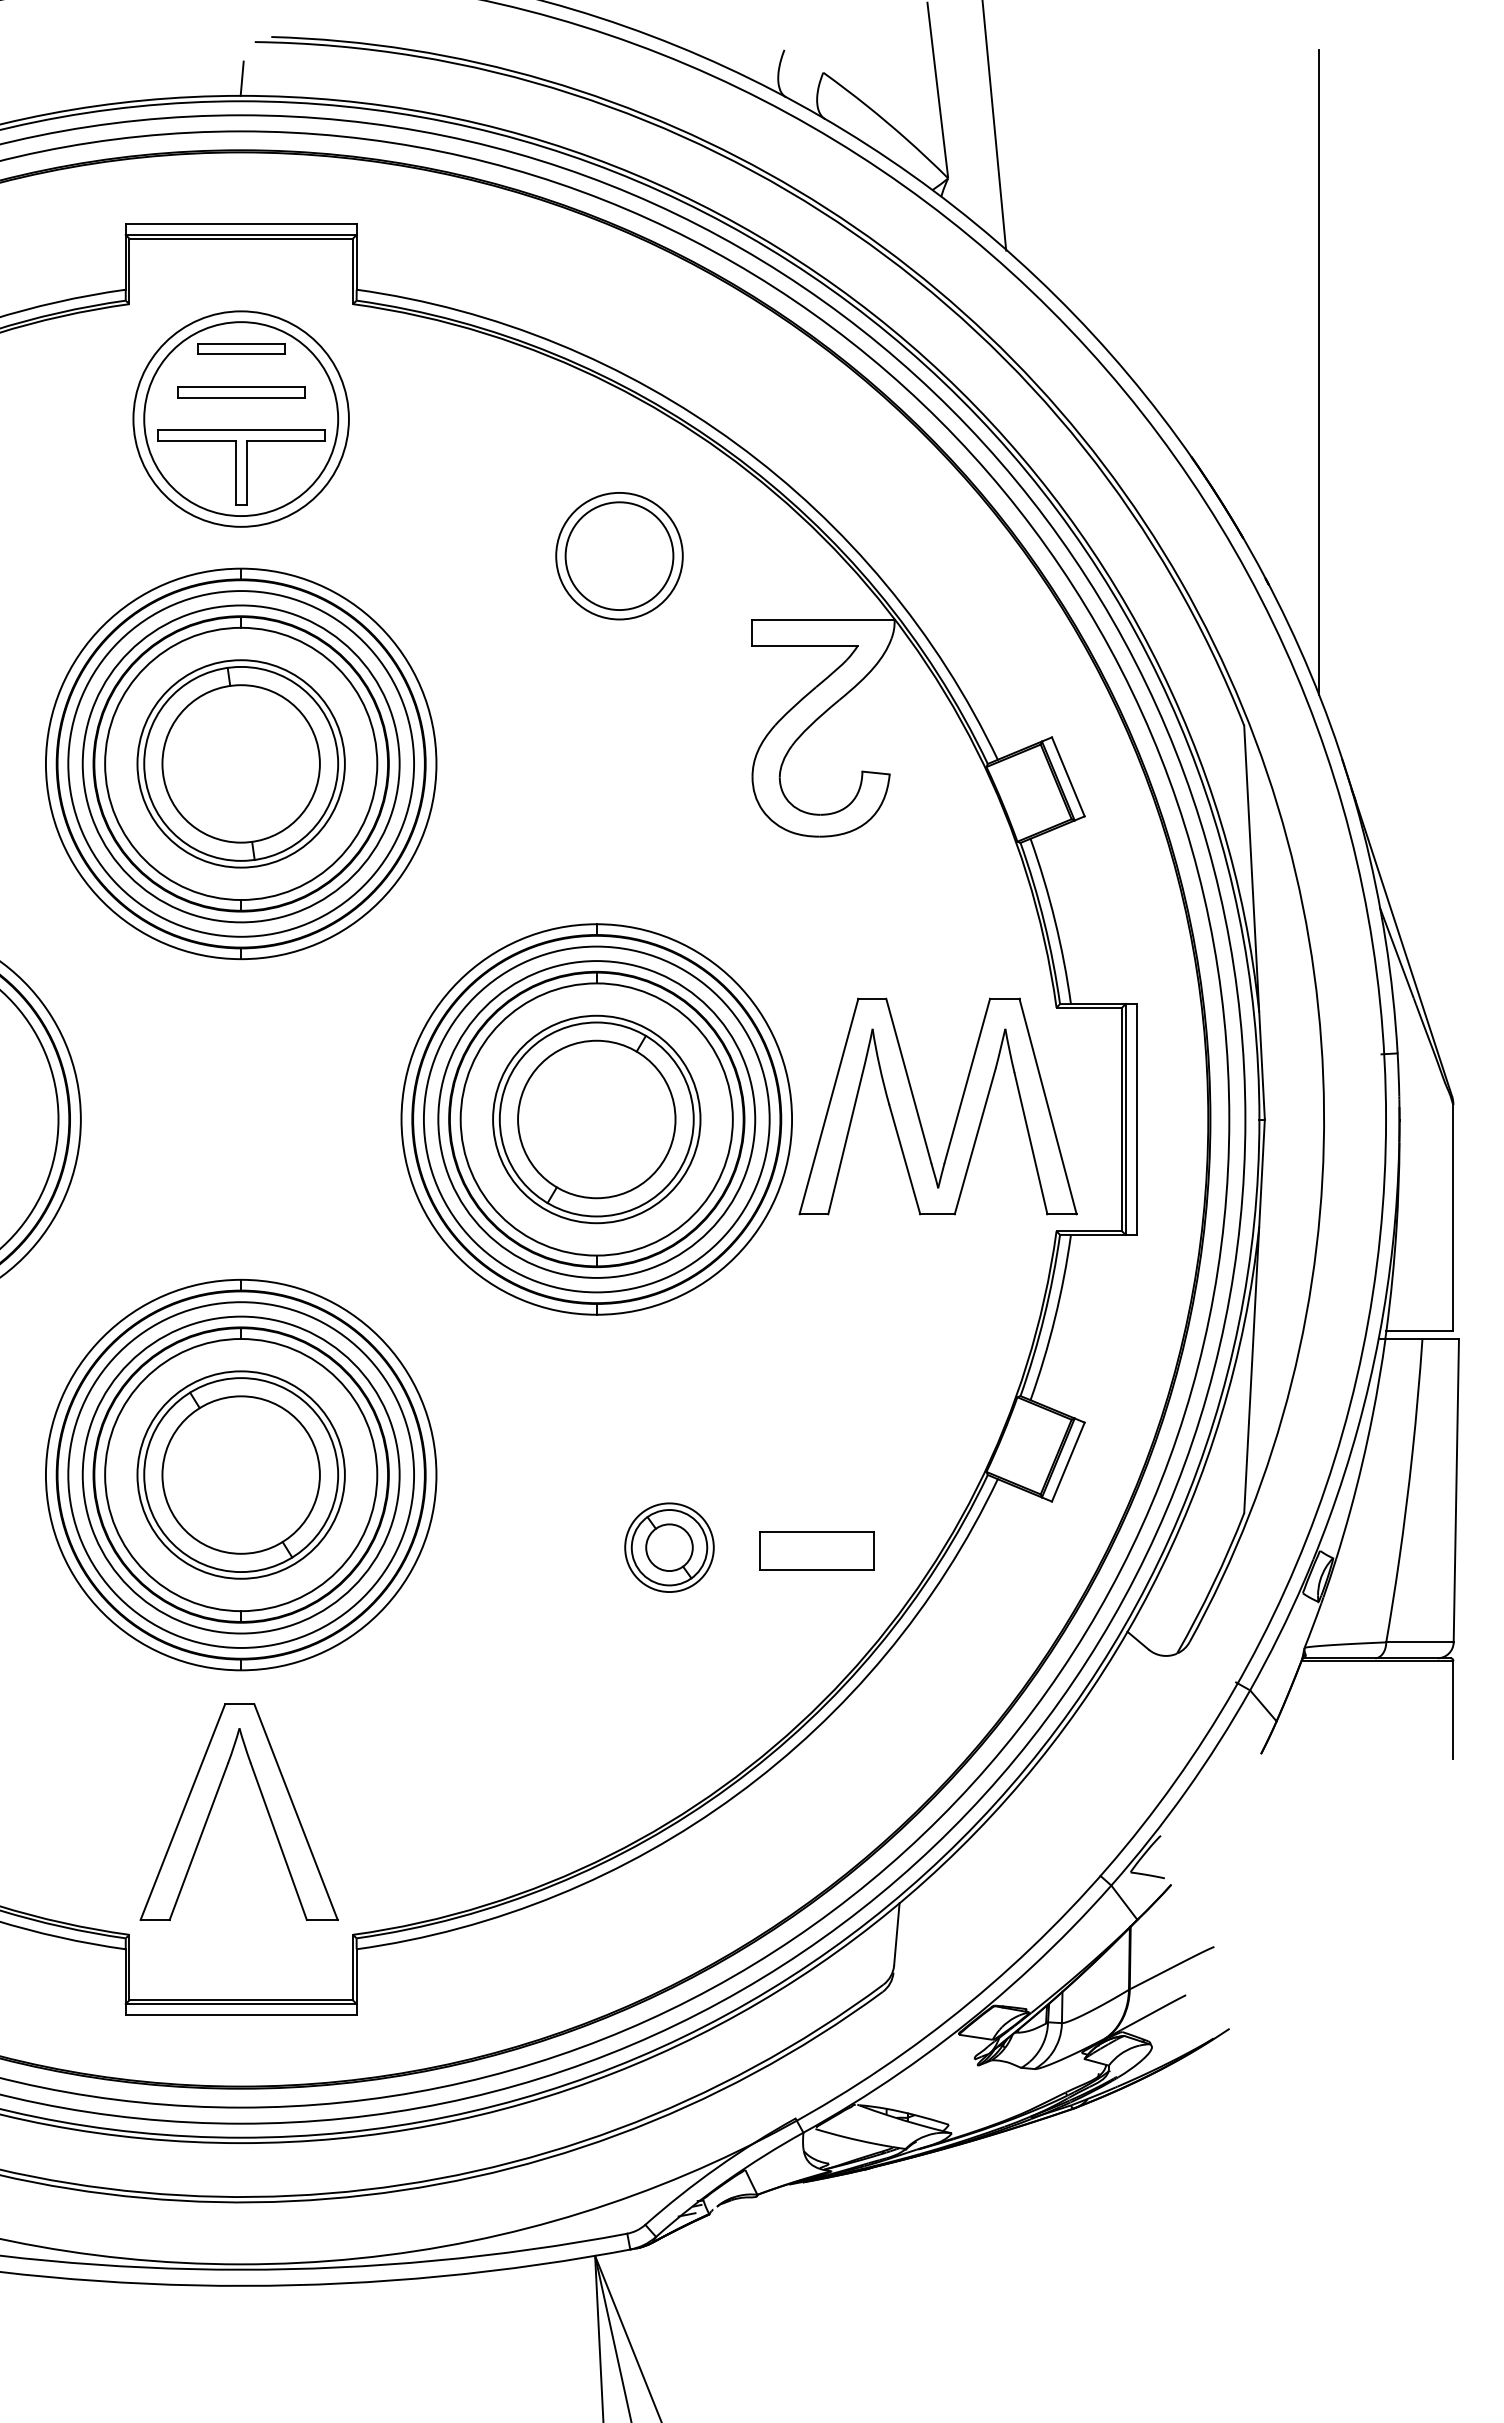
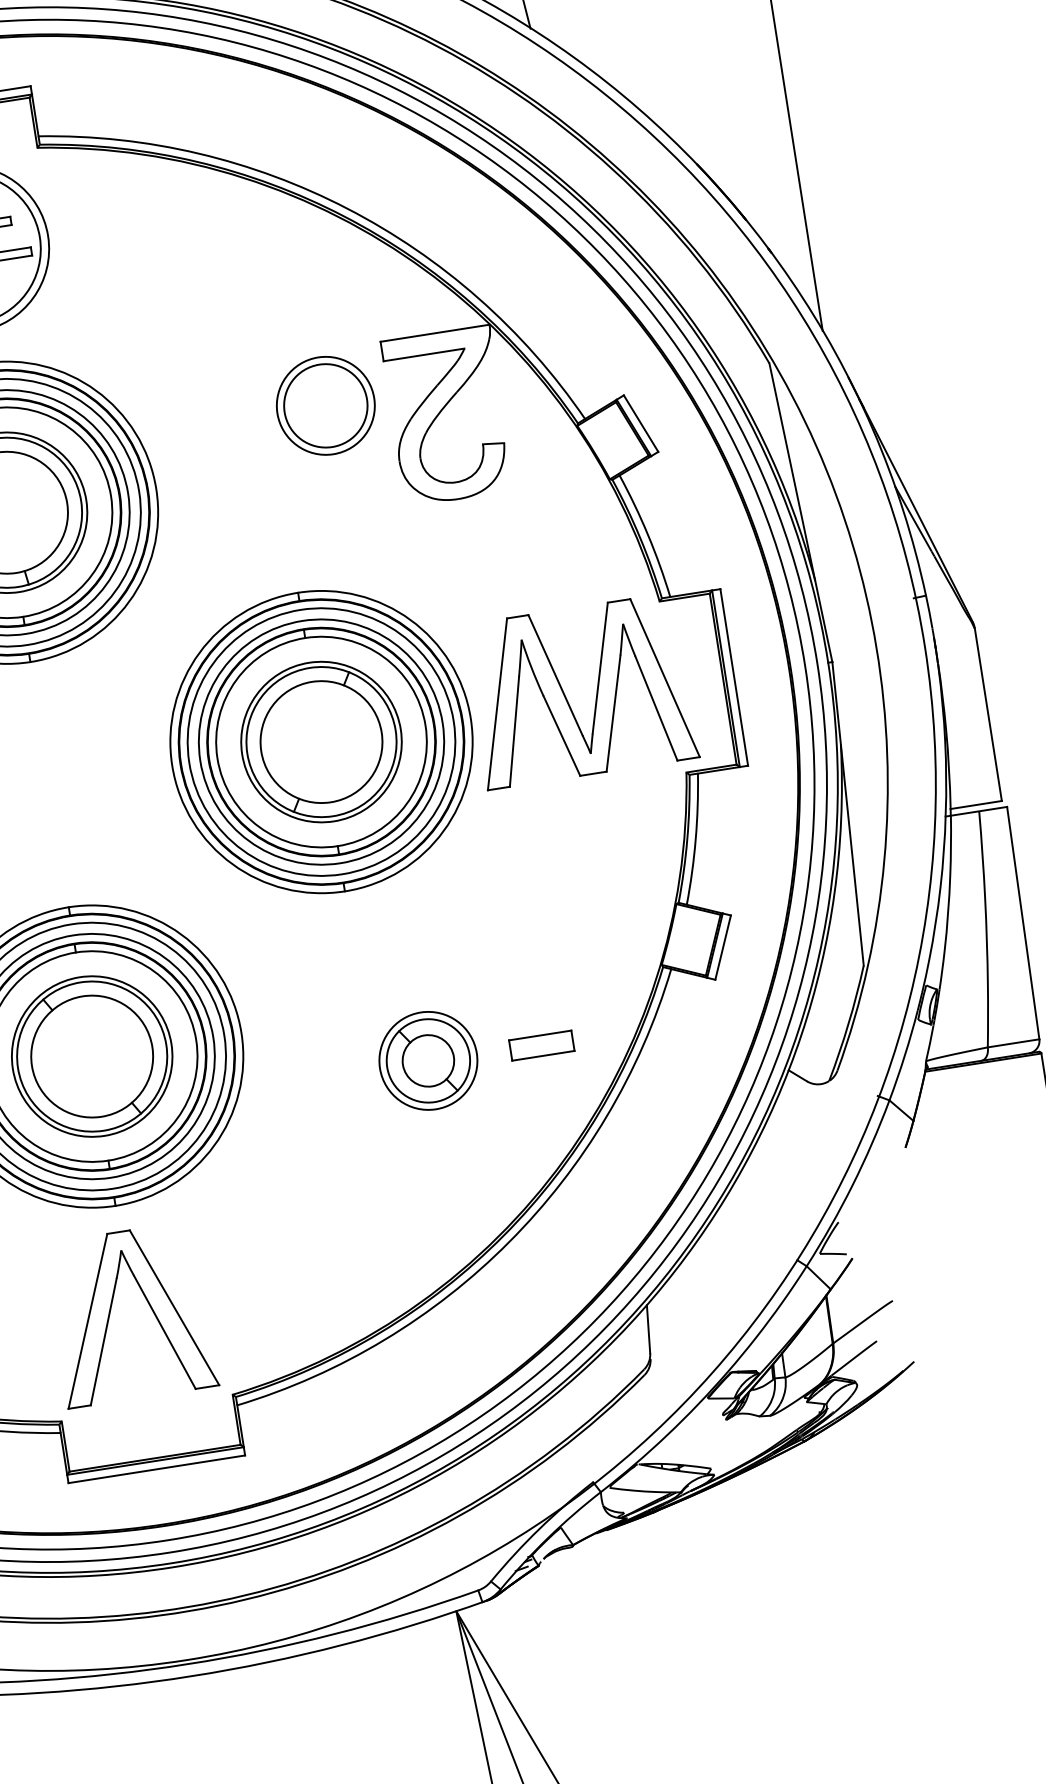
part: (619, 556) -> (325, 406), moved
part: (669, 1547) -> (428, 1060), size x1.43
part: (817, 1550) -> (541, 1045), size x0.71

